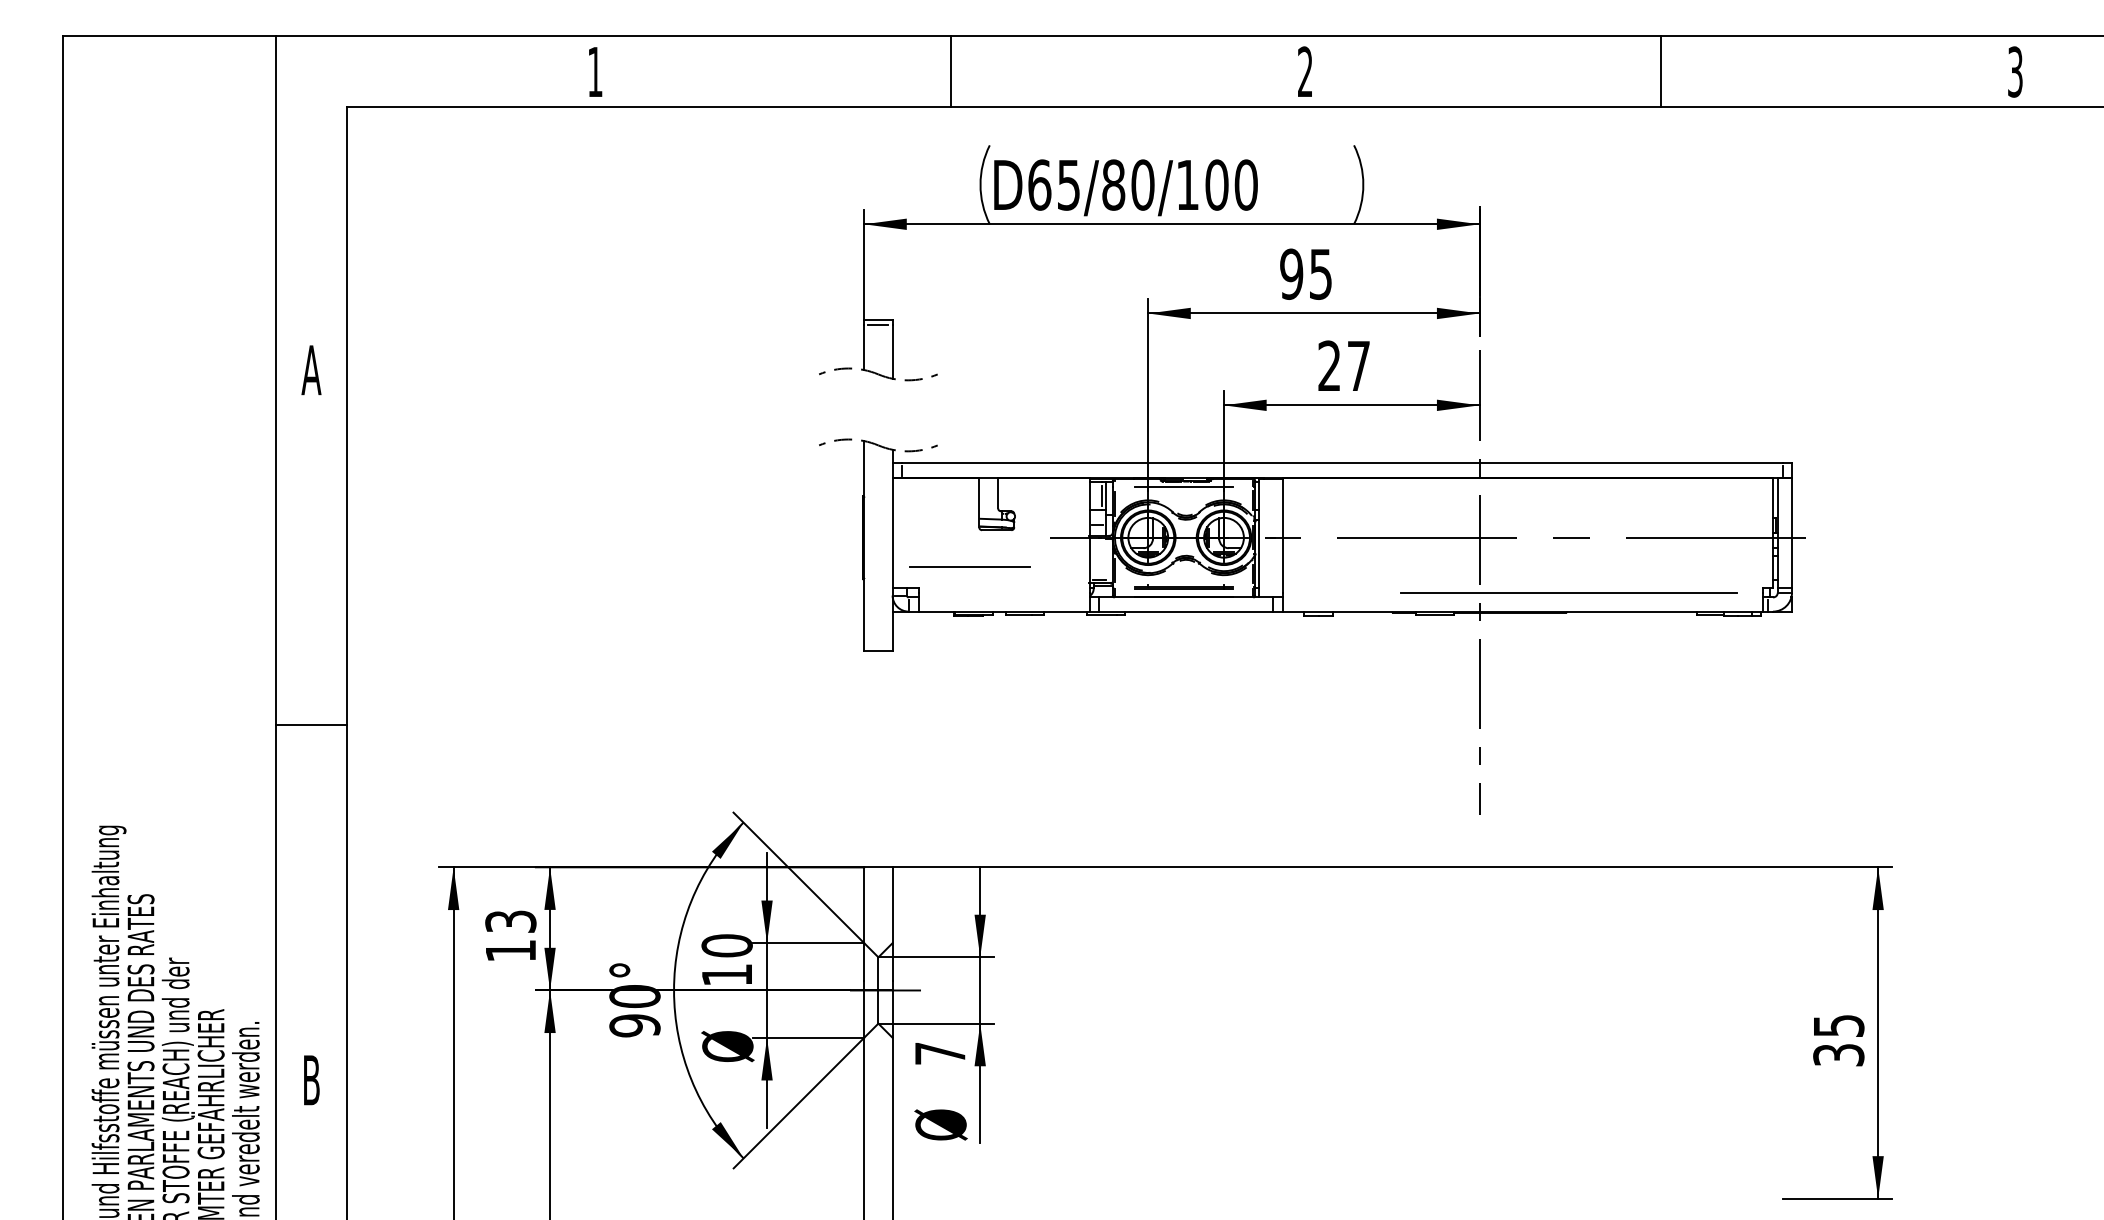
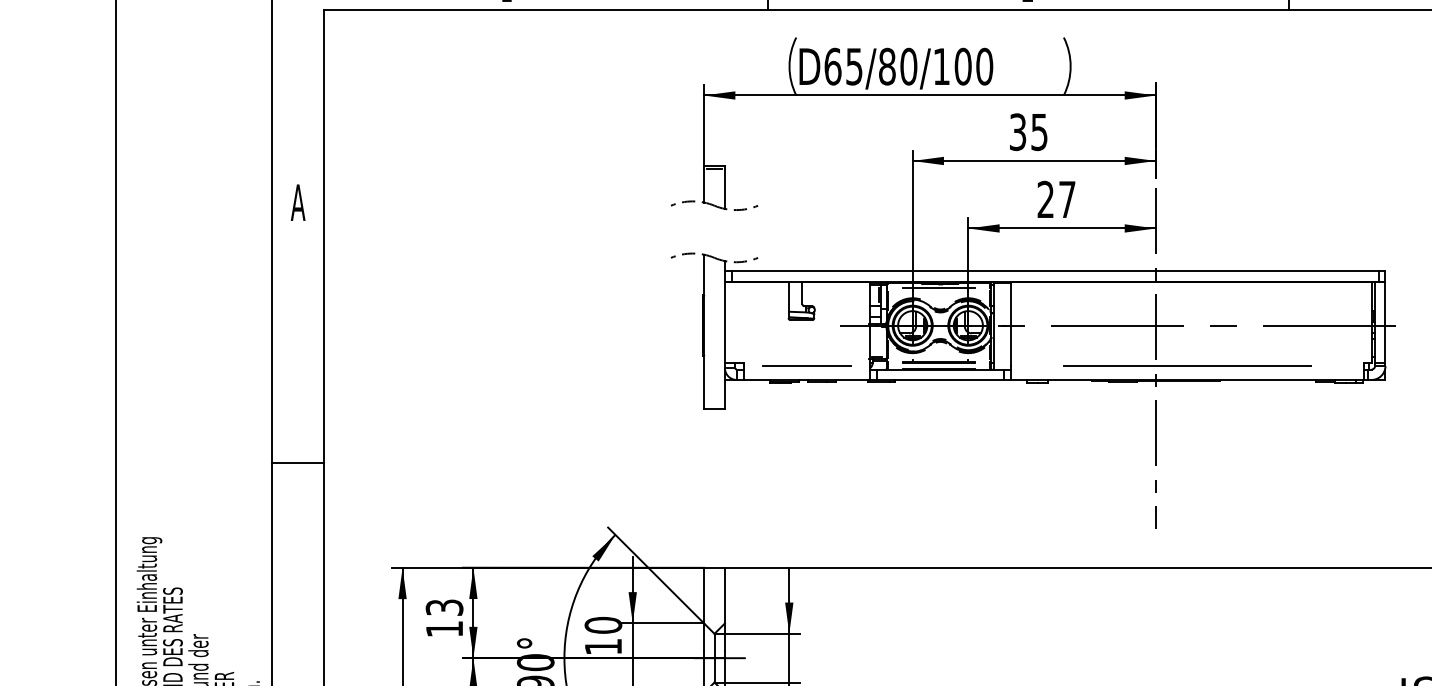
text: (1291, 273) -> (1017, 131), 95 -> 35
line: (969, 566) -> (806, 365), moved
line: (1568, 592) -> (1187, 365), moved

